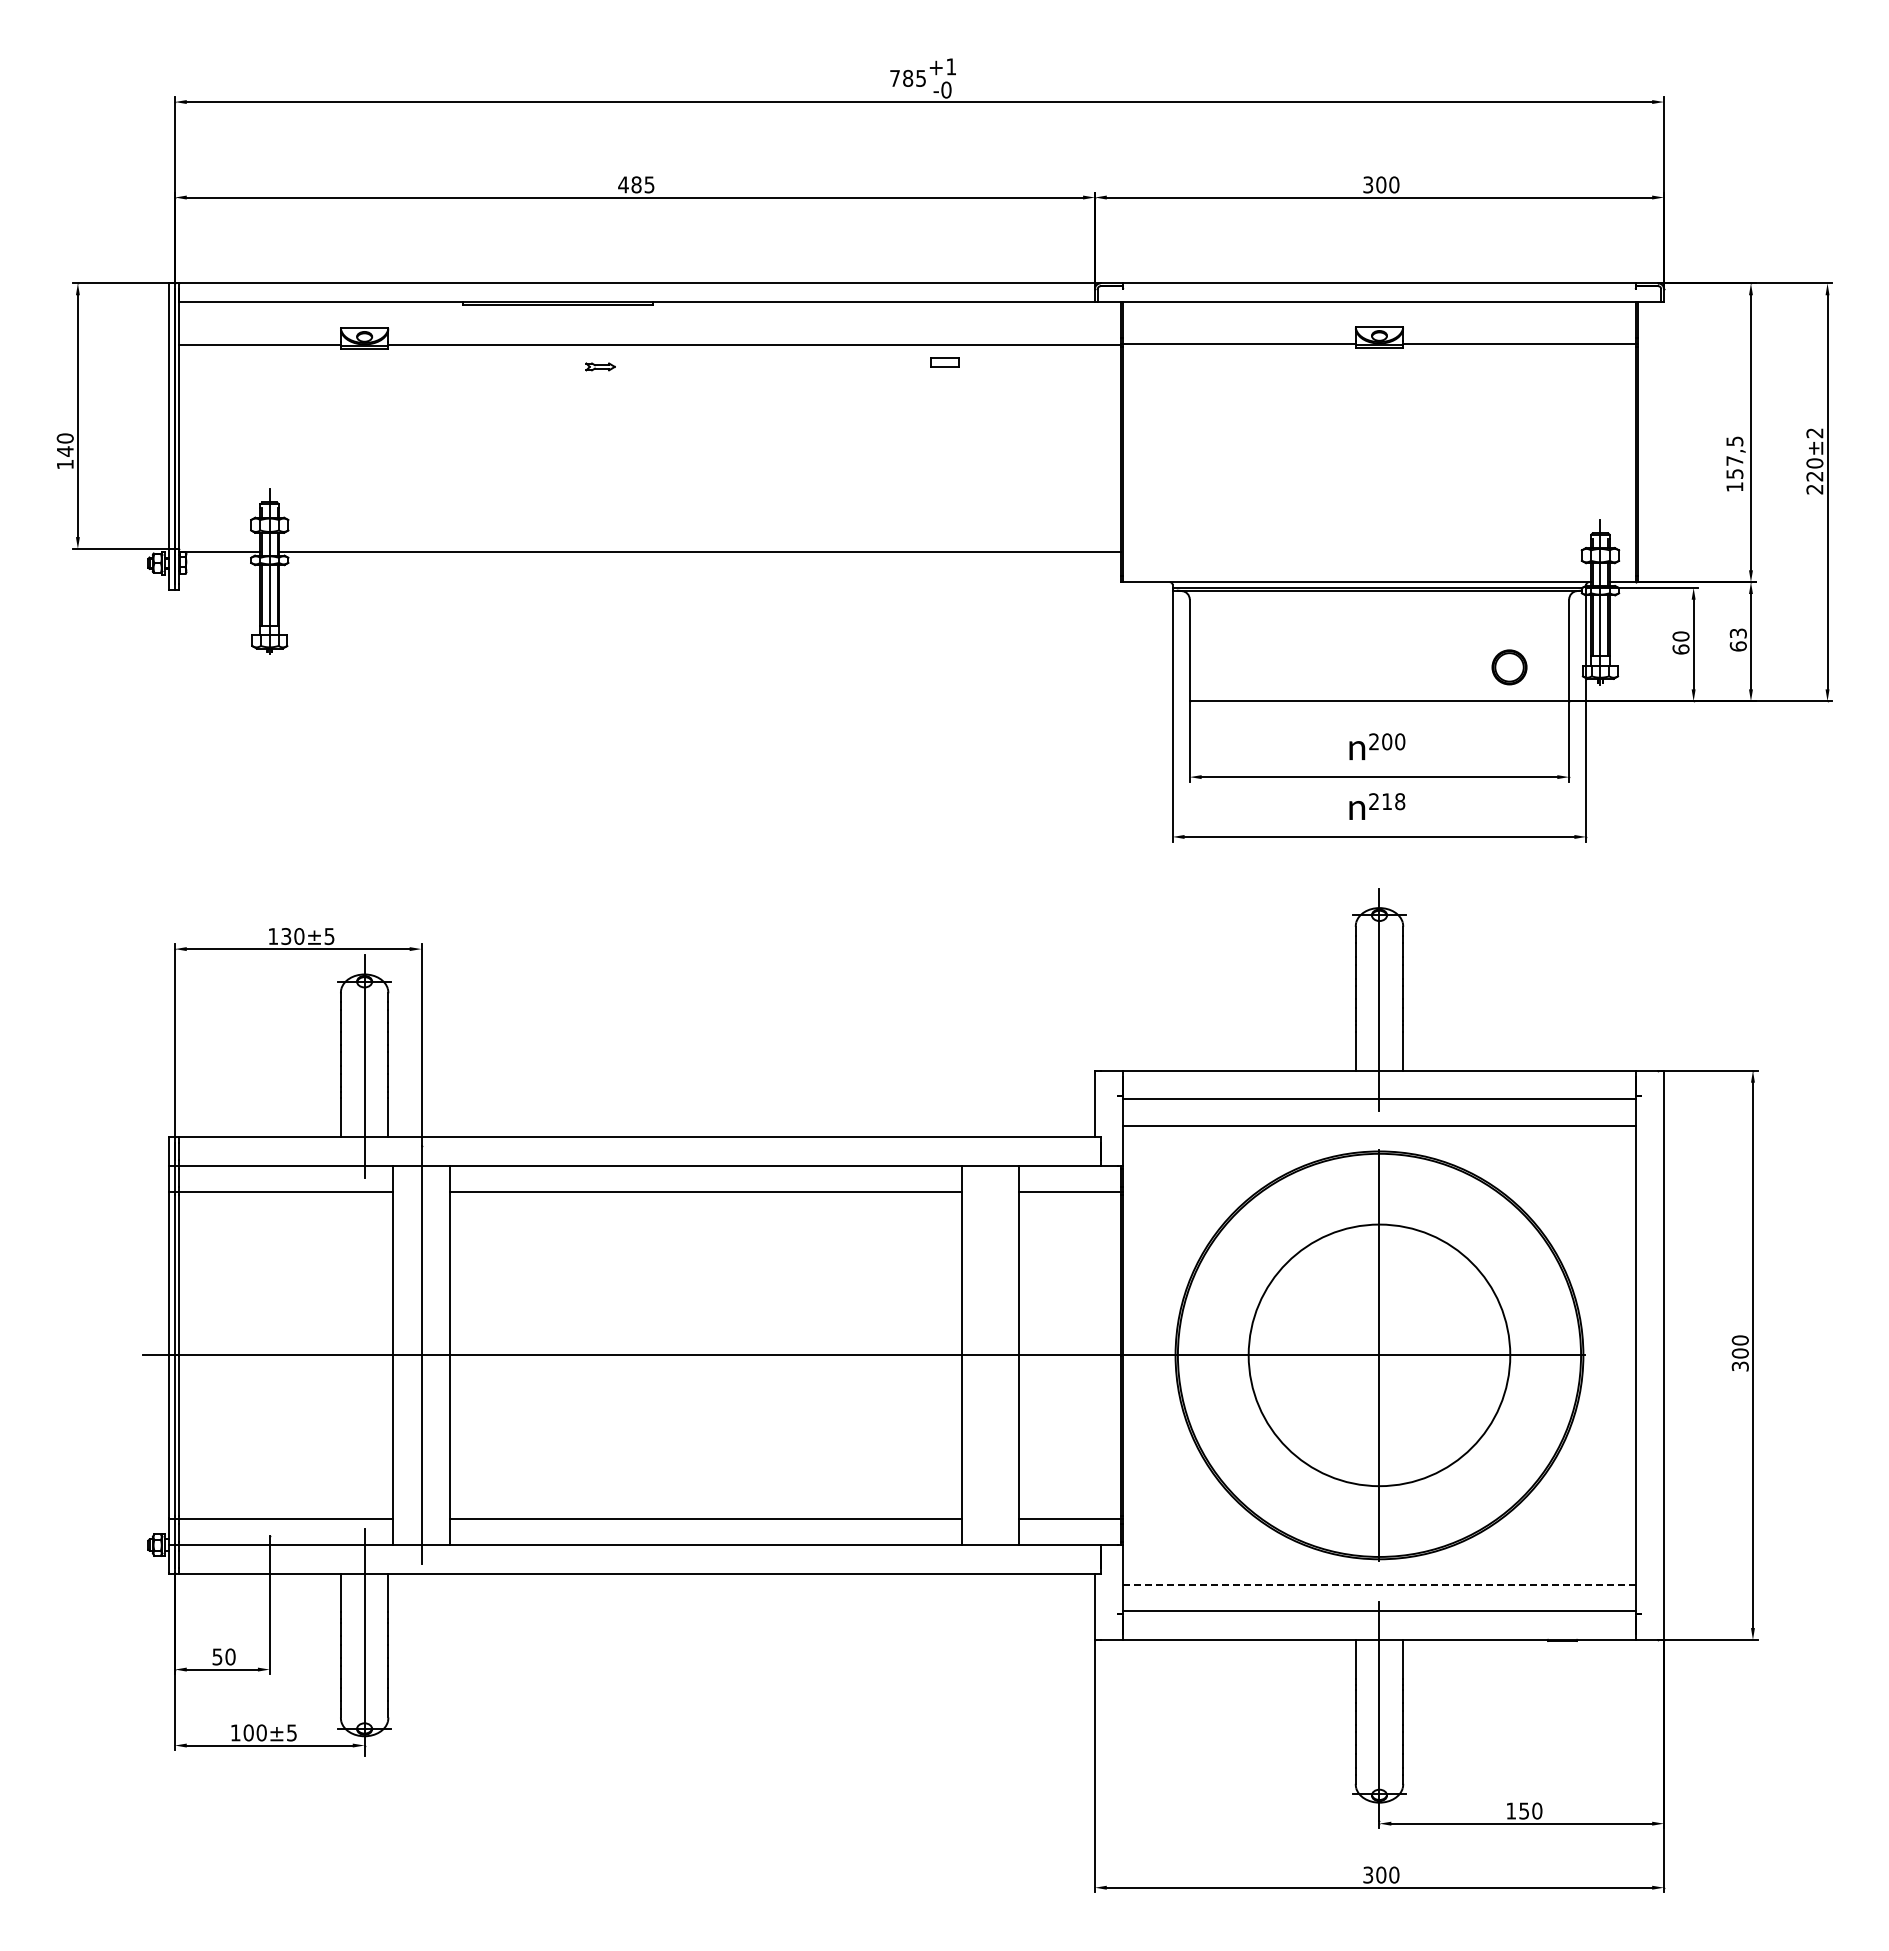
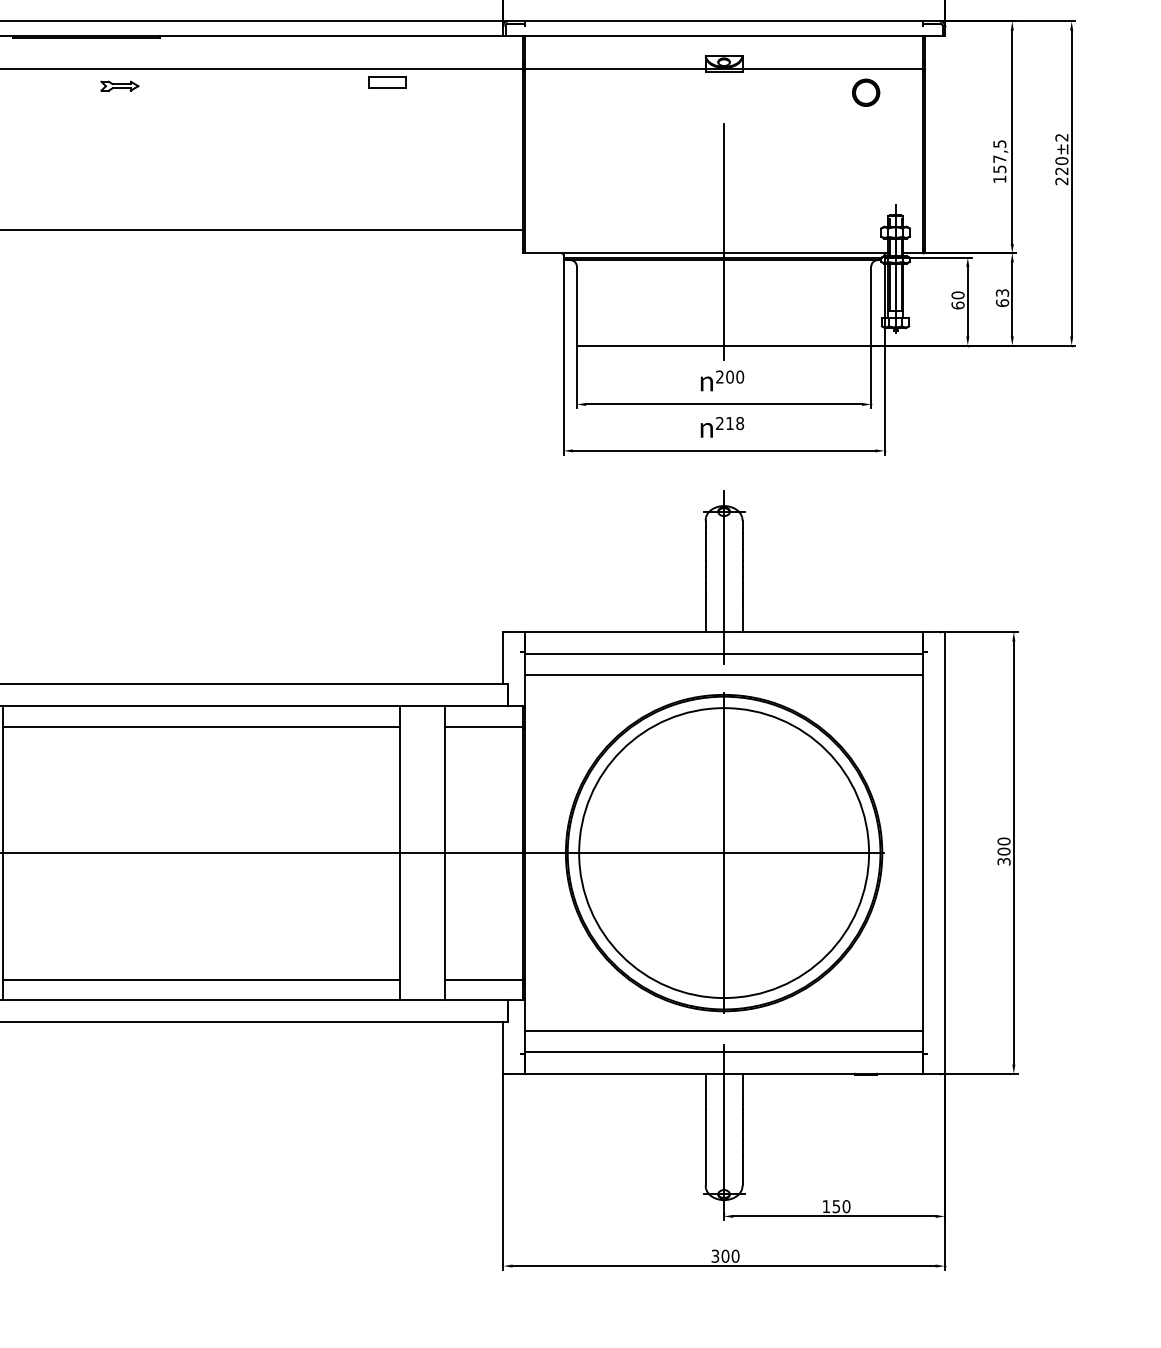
part: (944, 362) -> (386, 82), size x1.67
part: (600, 366) -> (119, 85), size x1.67
line: (1379, 567) -> (724, 241), added
part: (1509, 667) -> (866, 92), moved
circle: (1379, 1355) -> (724, 853), size x1.43
line: (1378, 1584) -> (723, 1030), dashed -> solid

